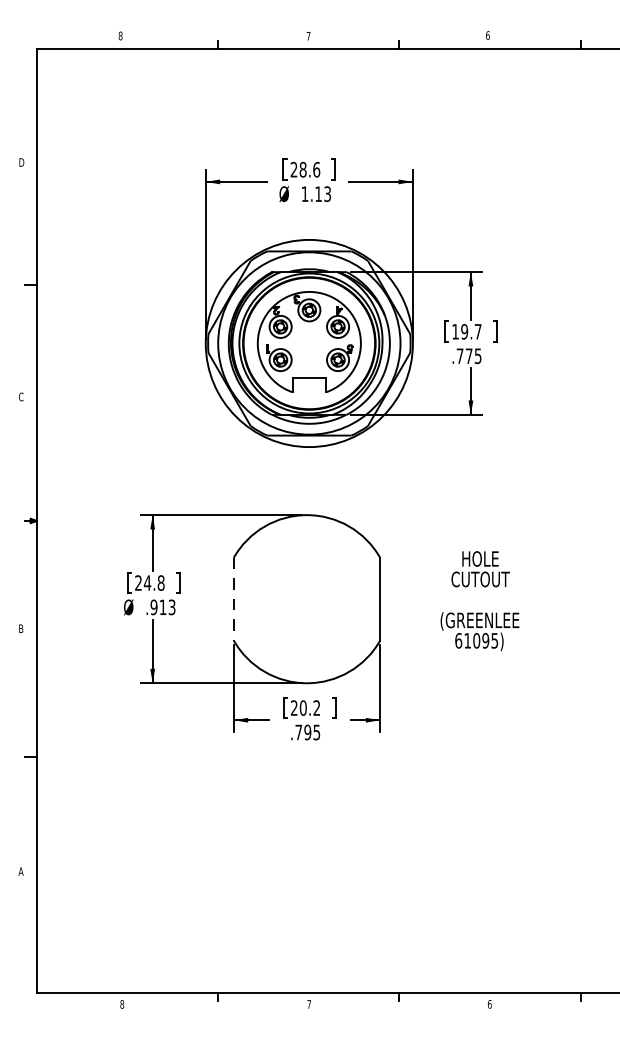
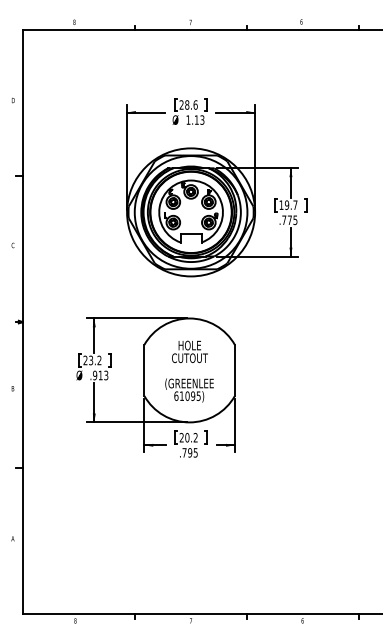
text: (153, 583) -> (94, 360), 24.8 -> 23.2
line: (233, 599) -> (144, 370), dashed -> solid
text: (479, 600) -> (189, 371), moved

